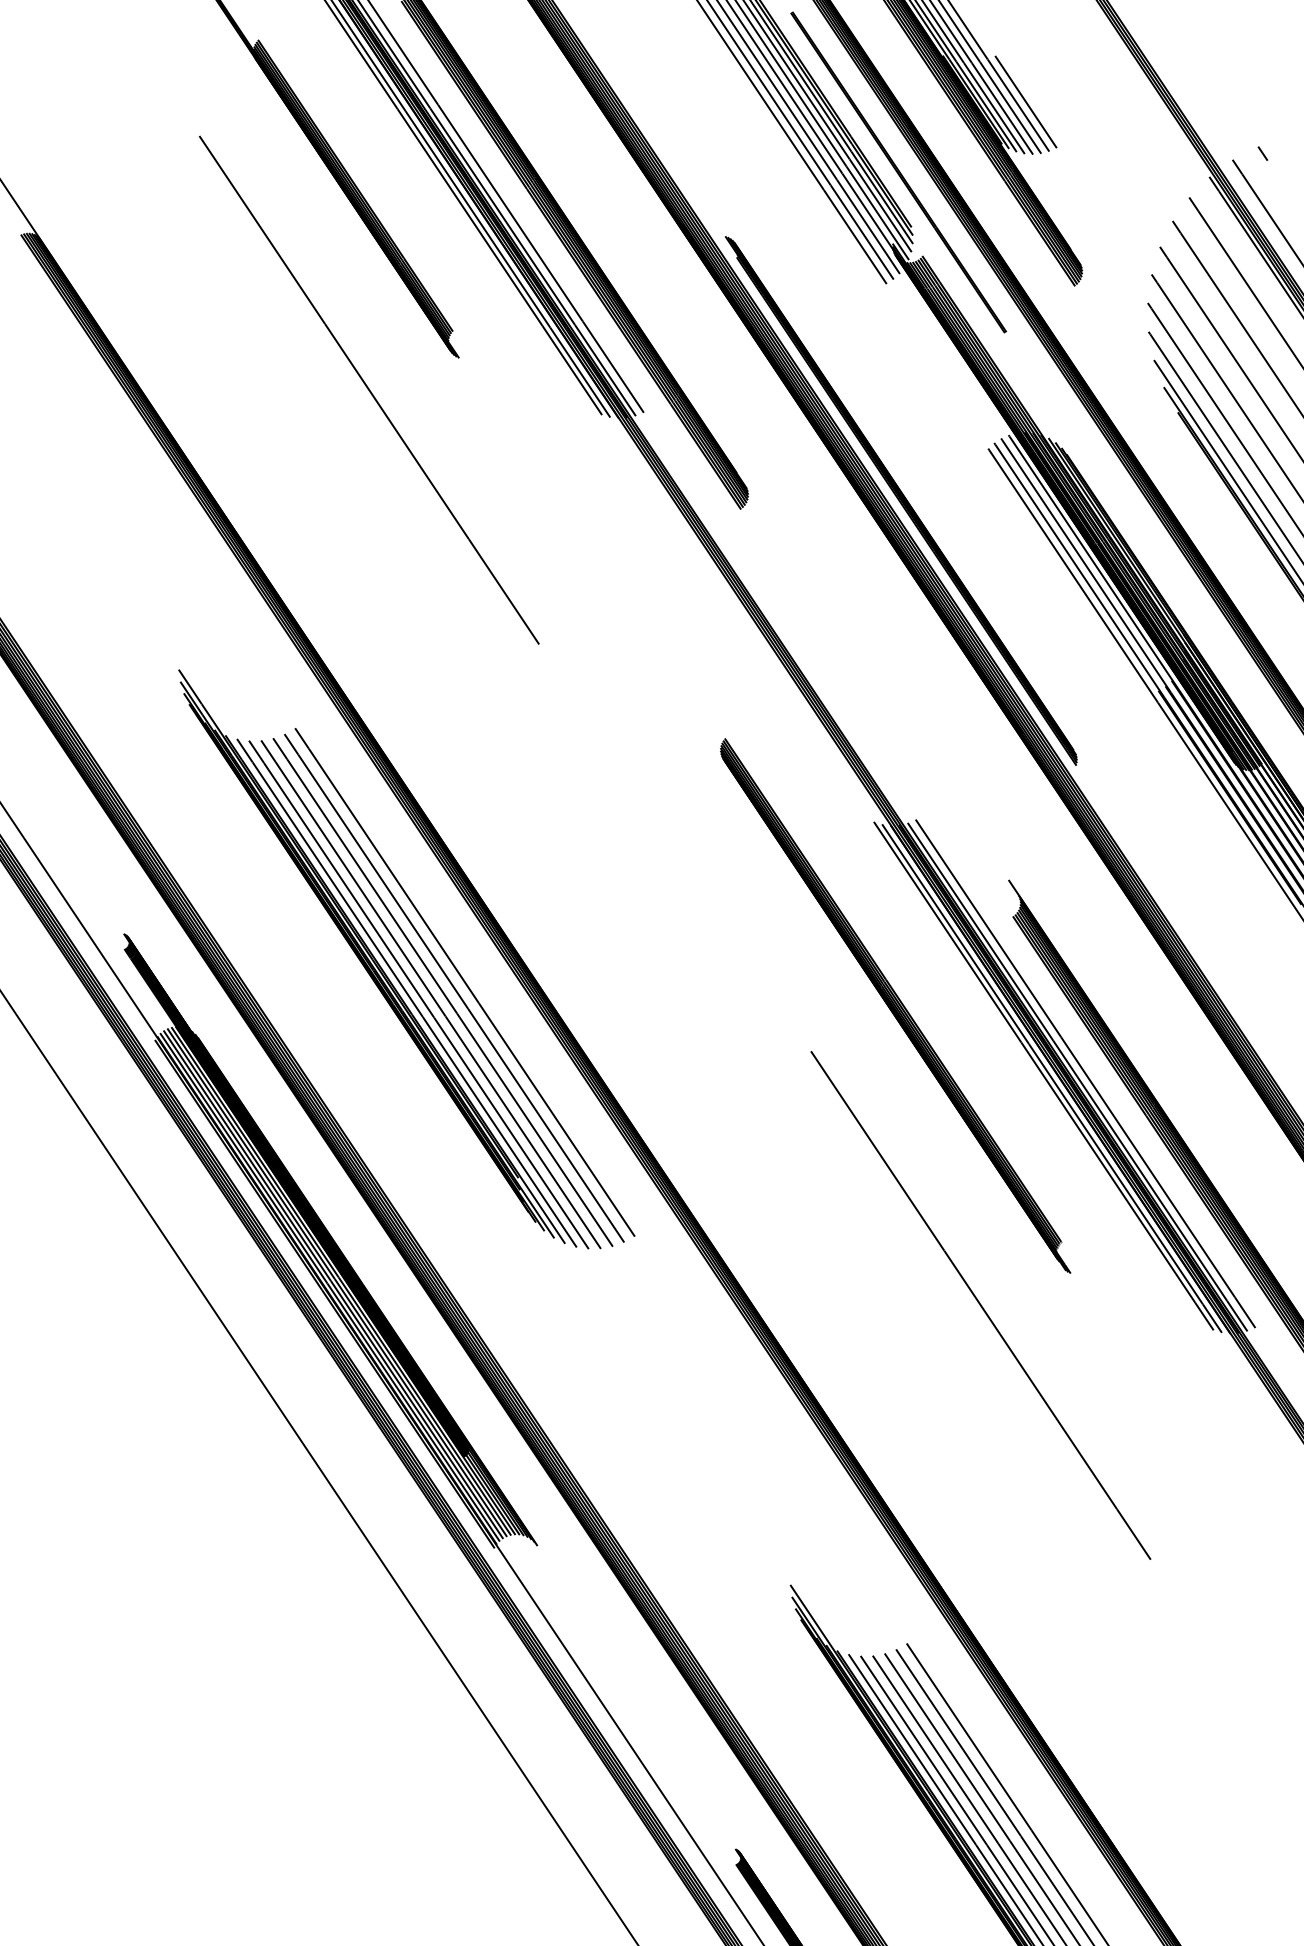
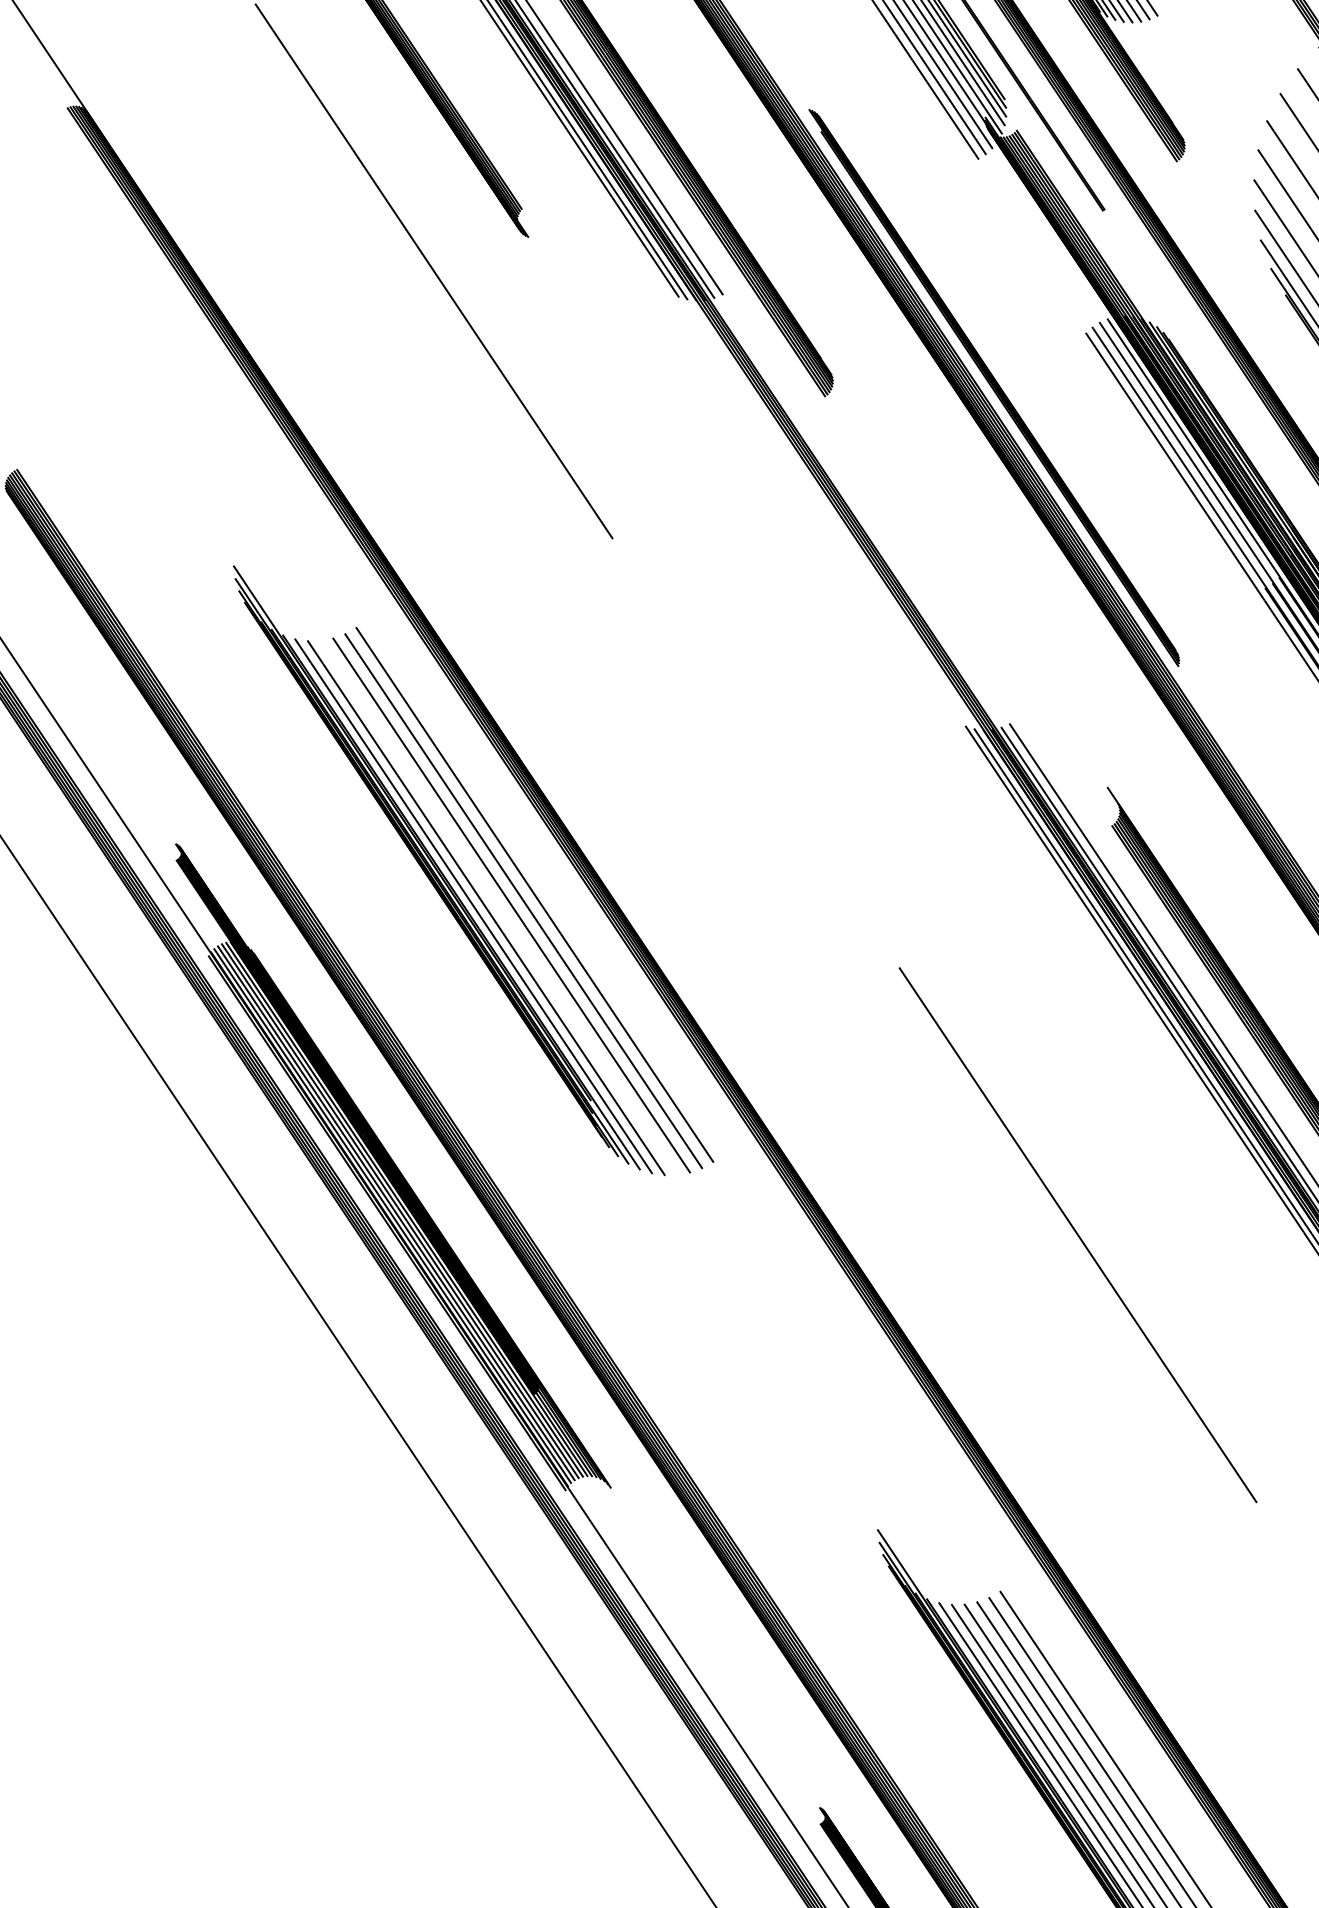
line: (430, 994) -> (498, 907), removed
part: (895, 1005) -> (988, 919), removed

